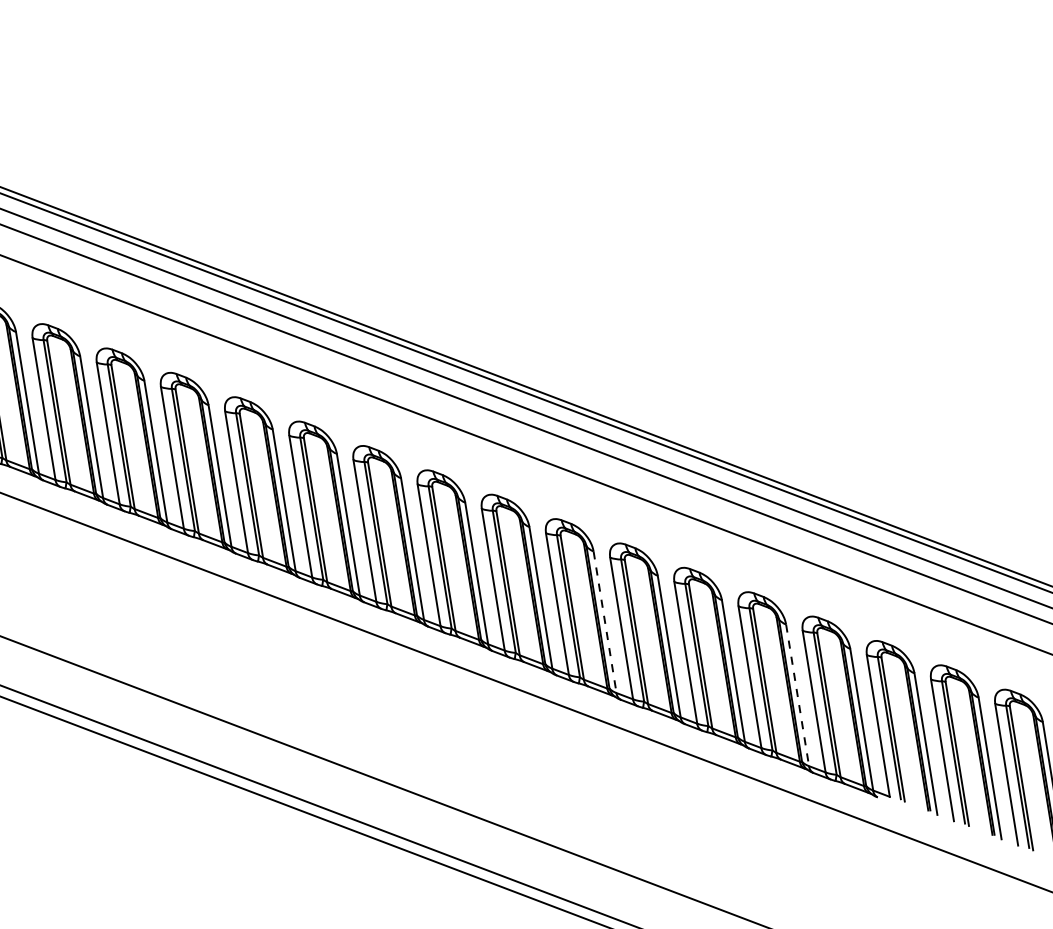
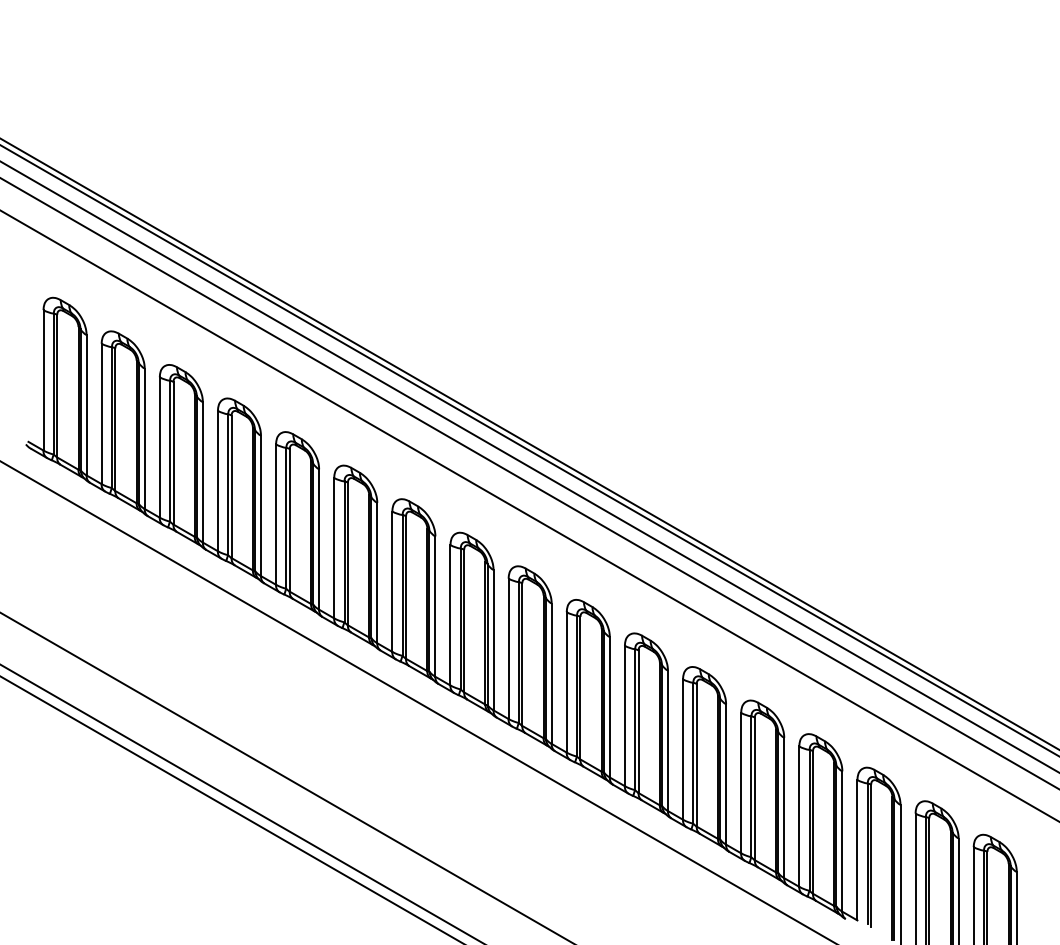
line: (604, 622) -> (609, 707), dashed -> solid
line: (797, 695) -> (784, 808), dashed -> solid

